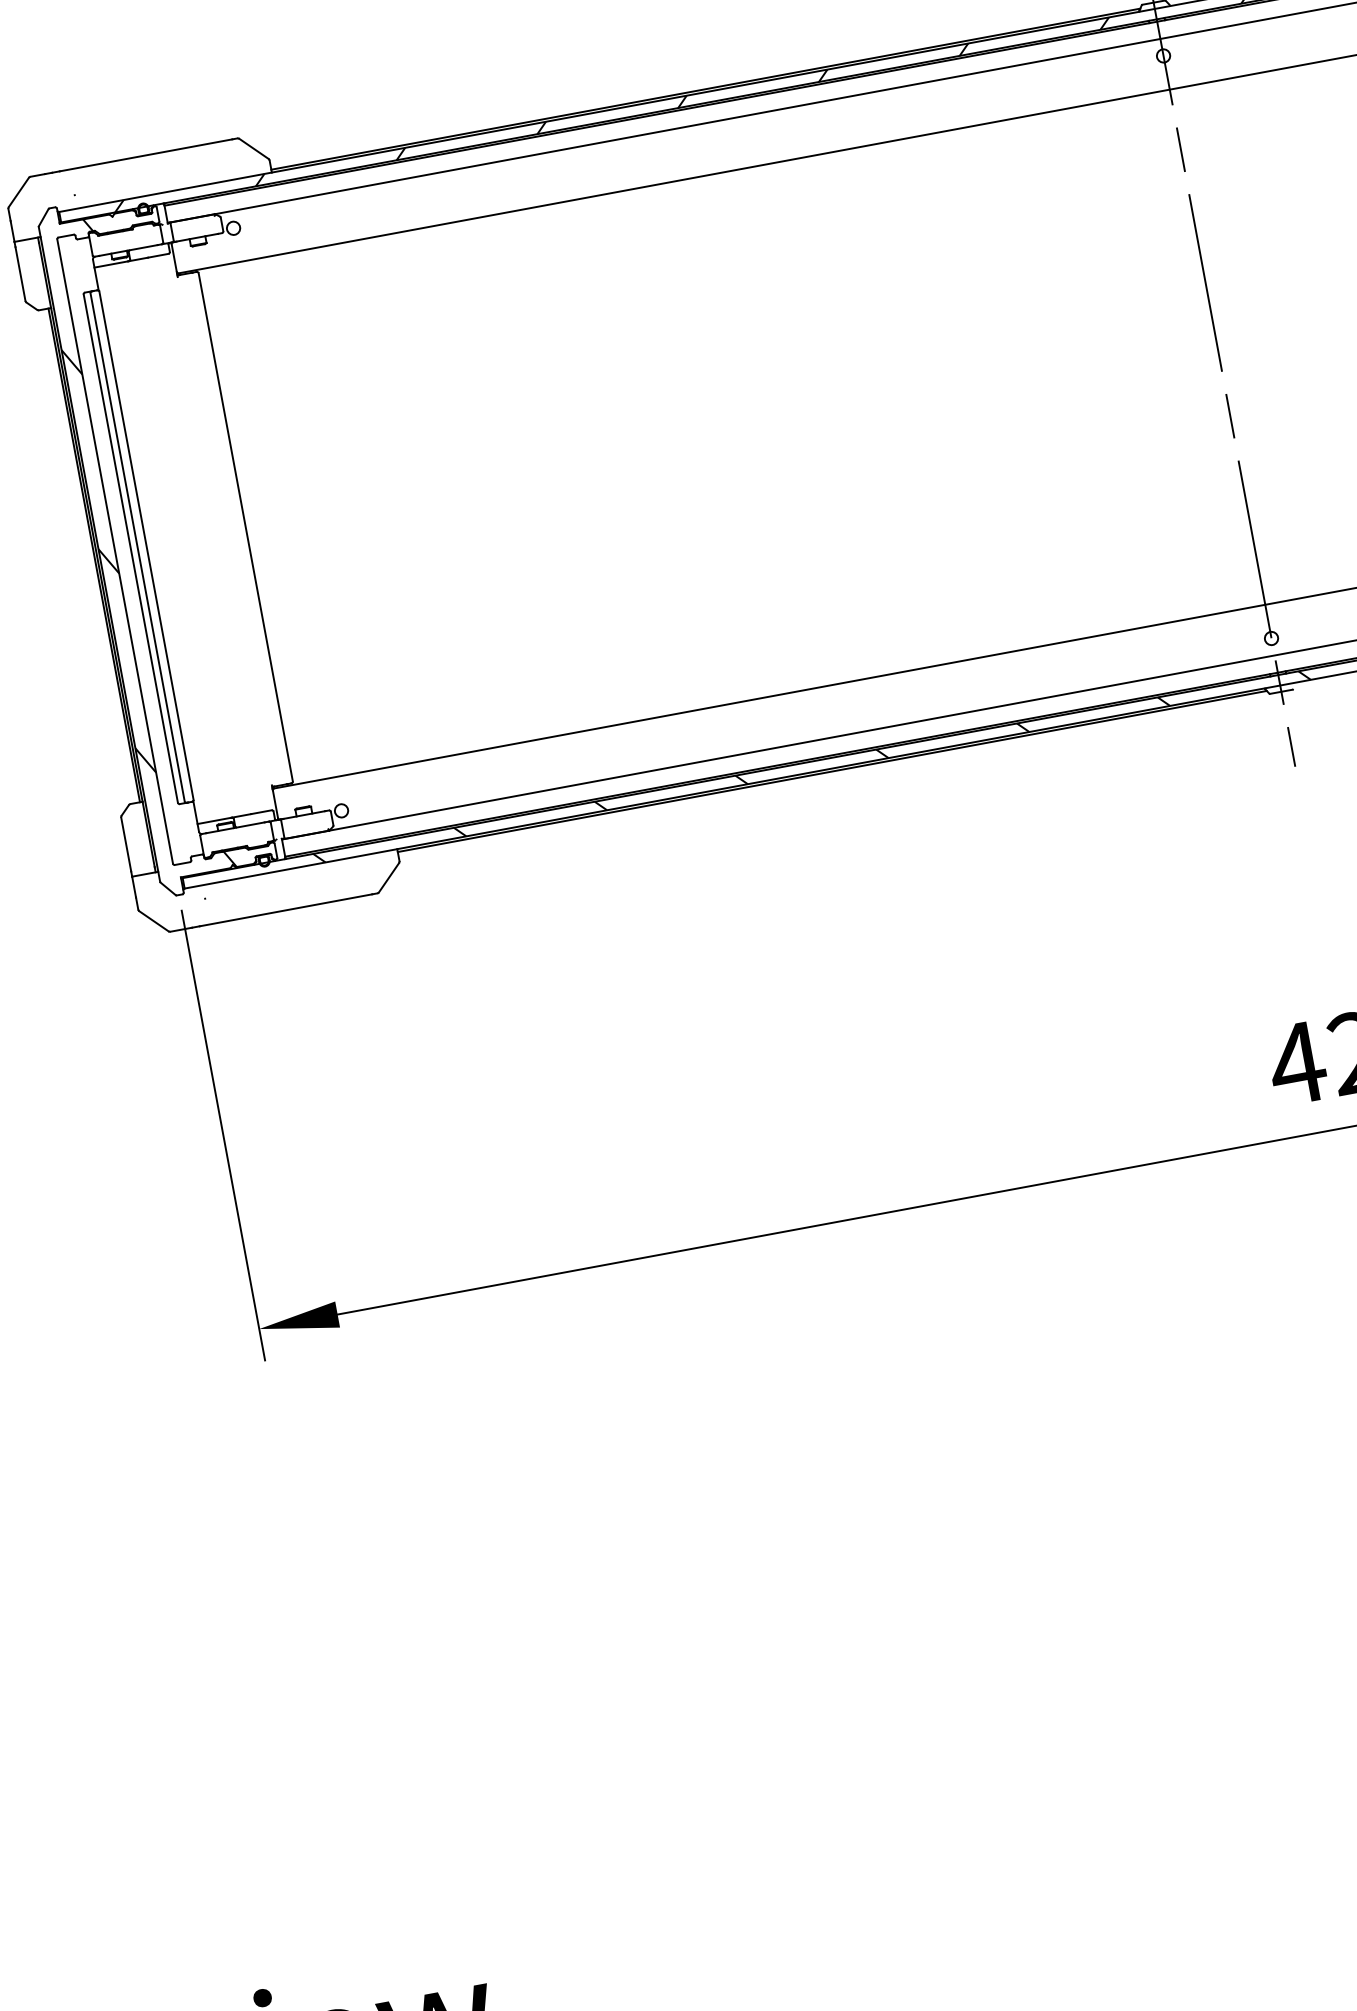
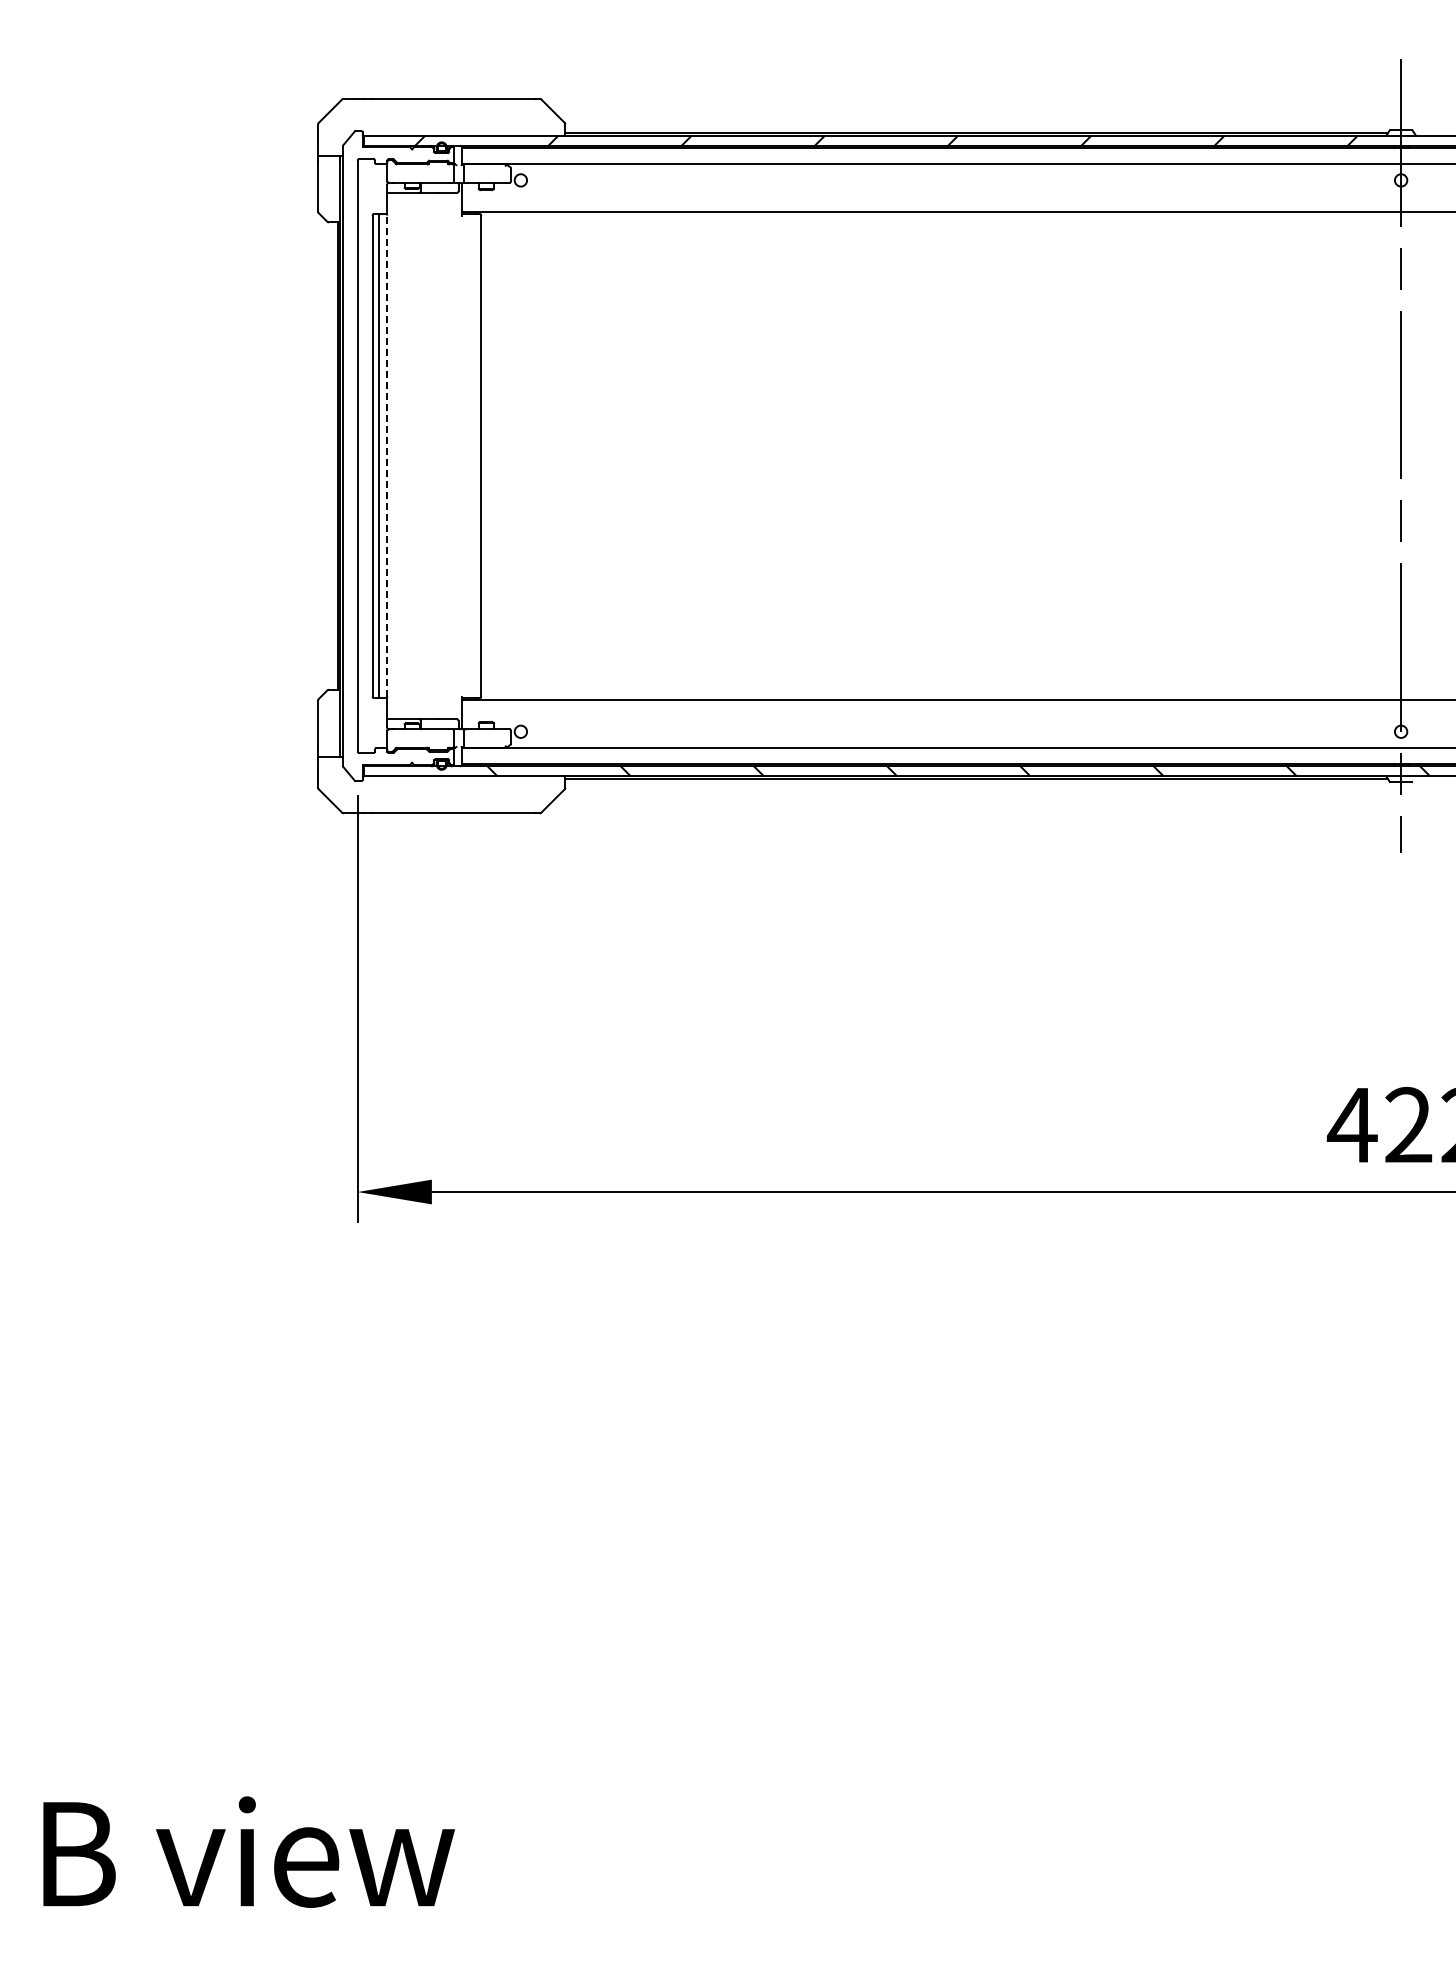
hatch: (137, 546) -> (378, 455), removed
line: (146, 546) -> (387, 456), solid -> dashed

